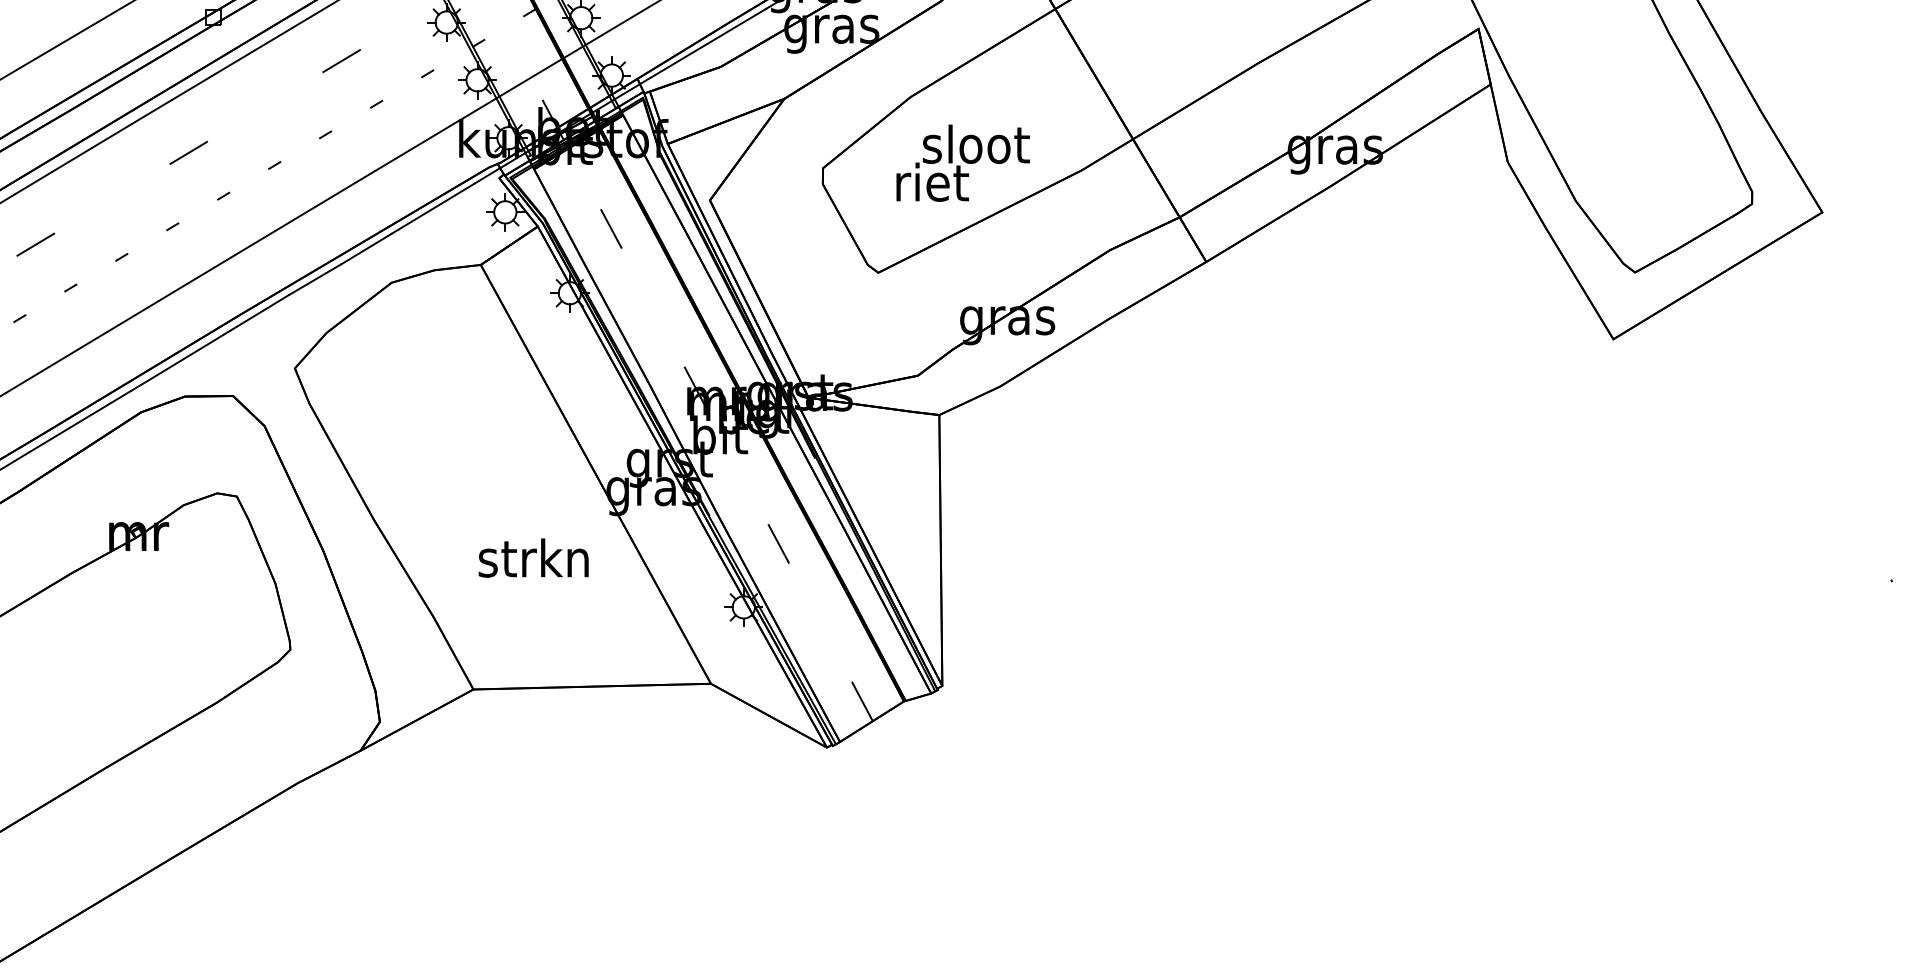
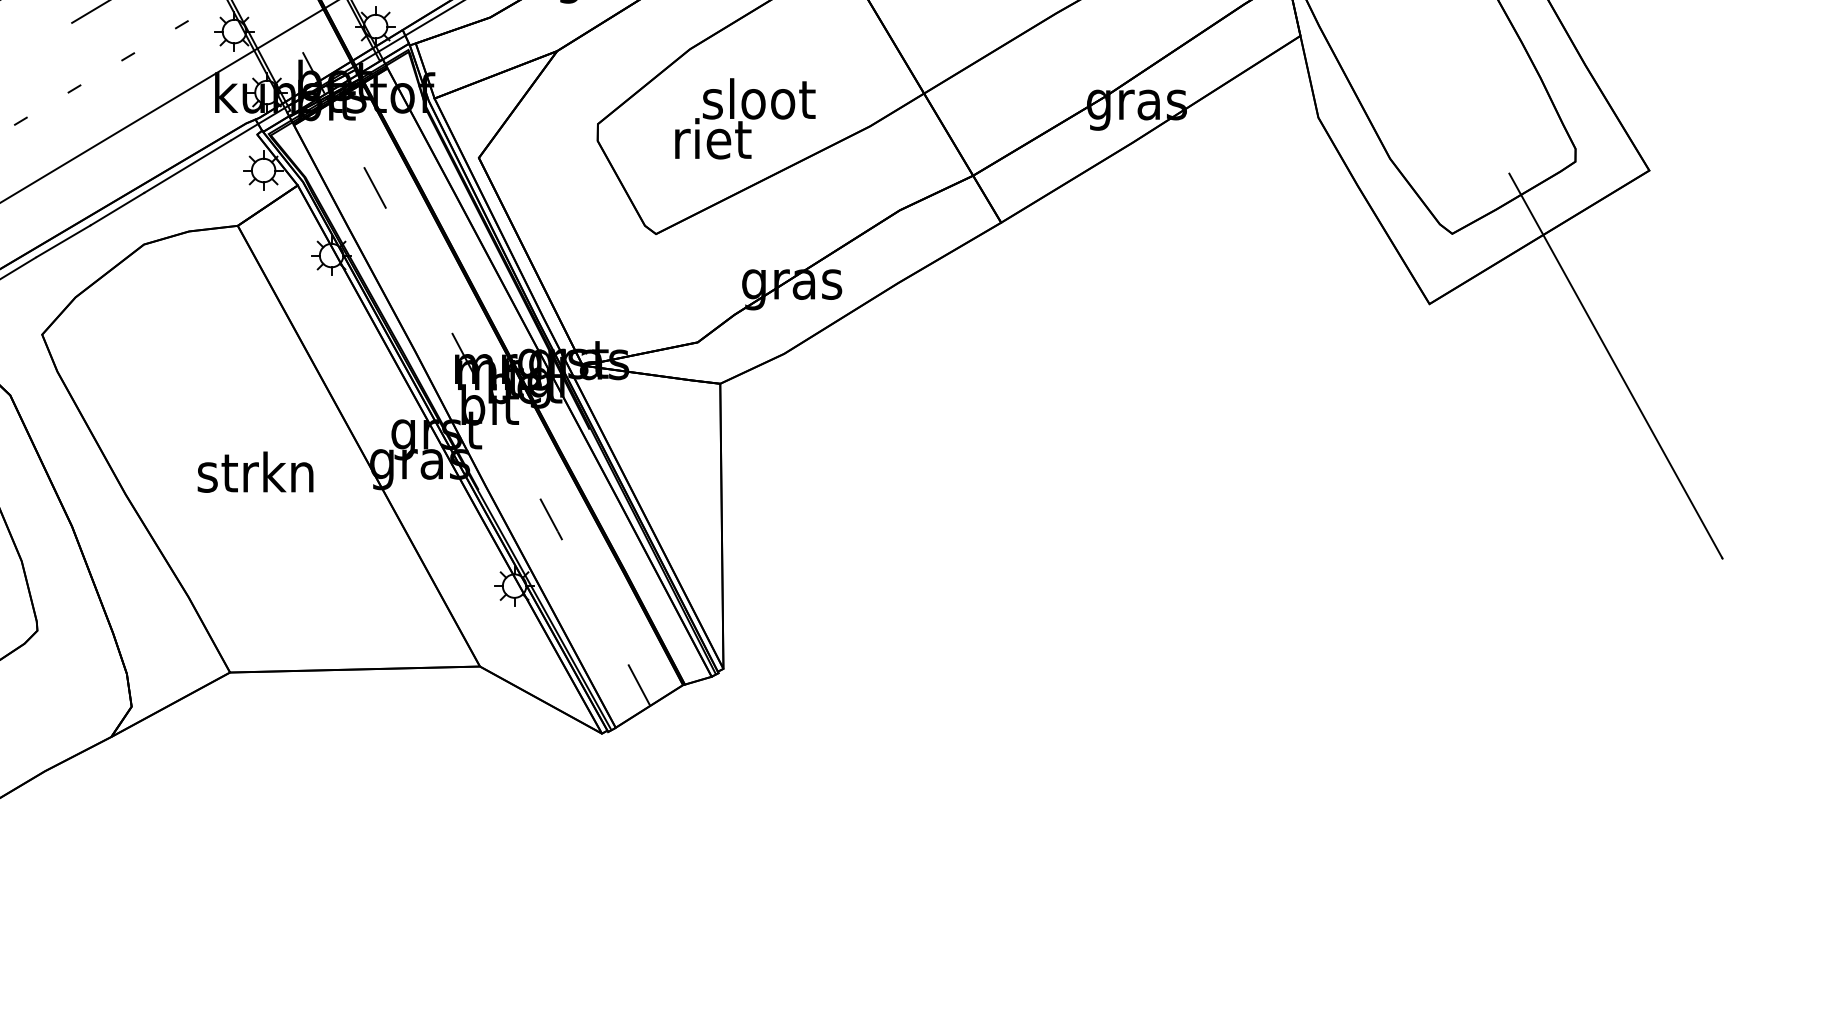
line: (1790, 397) -> (1615, 365), added
text: (533, 557) -> (255, 471), moved

